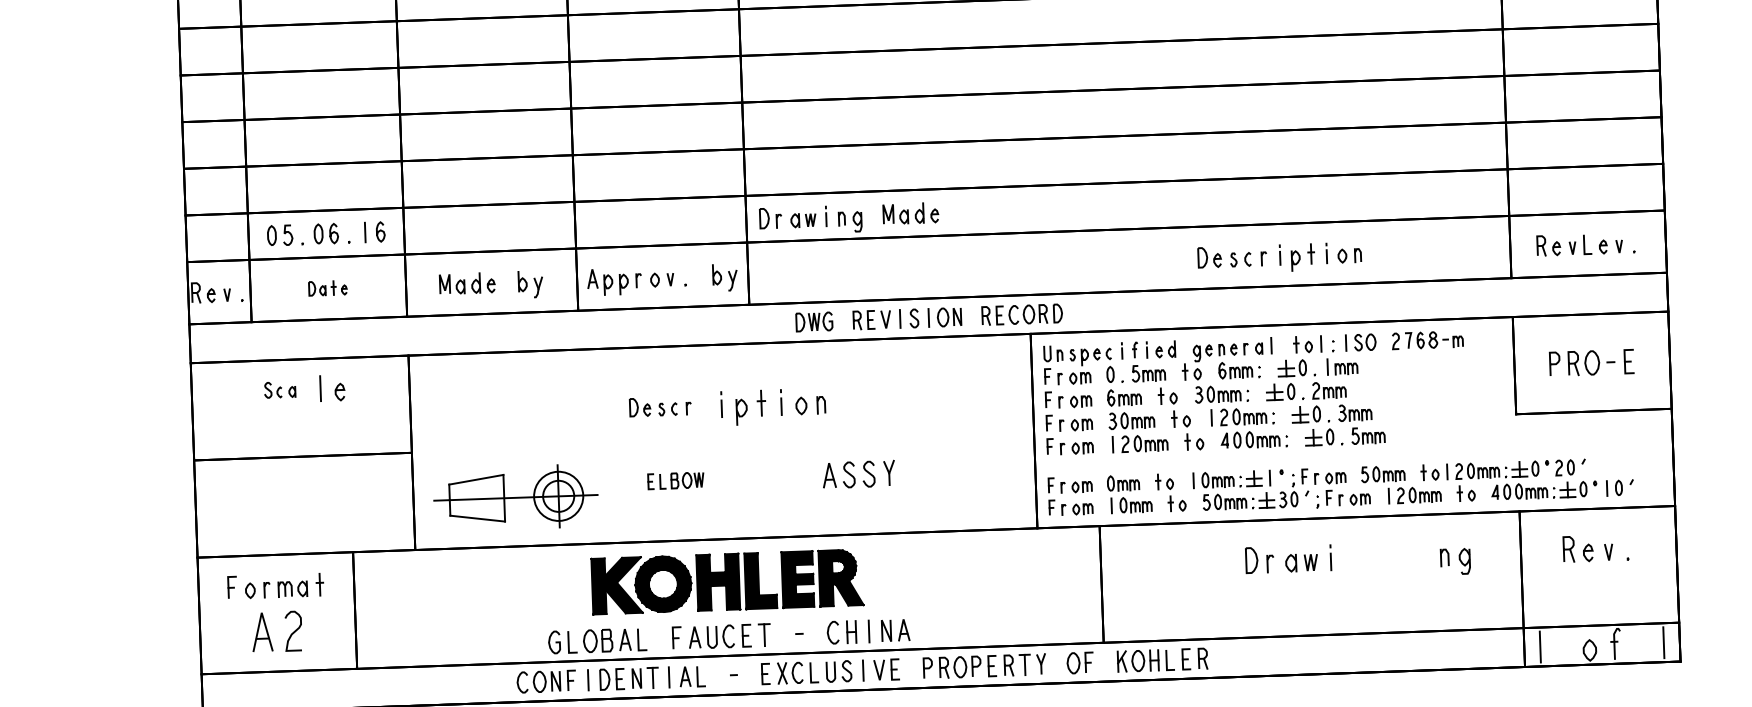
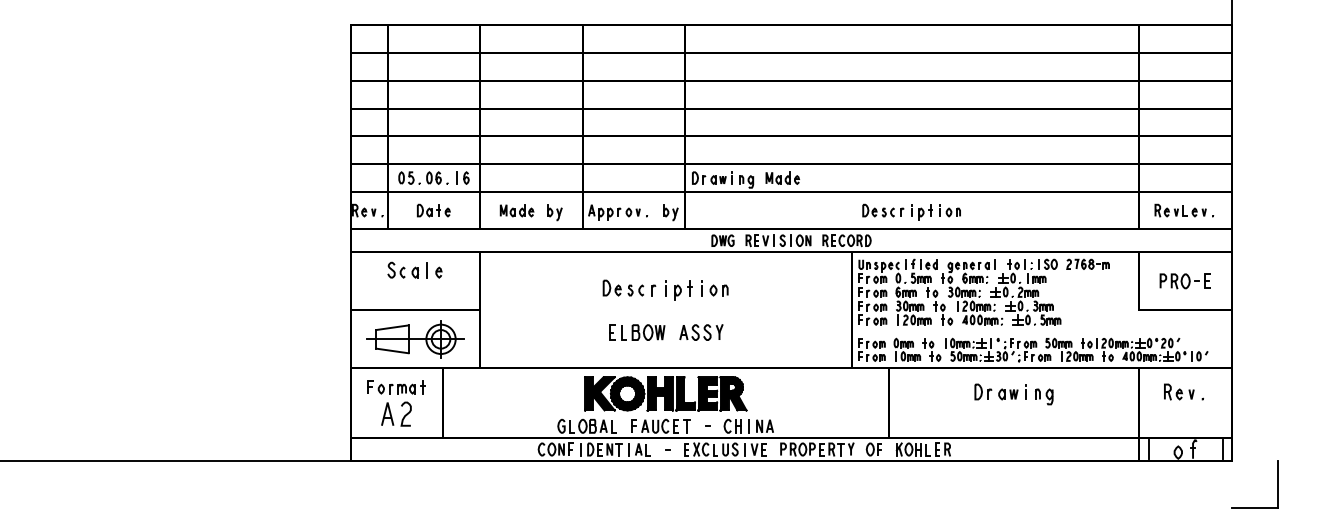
part: (1279, 256) -> (911, 211), moved
part: (327, 288) -> (433, 210), size x1.43
part: (278, 388) -> (402, 269), size x1.67
part: (660, 405) -> (629, 287), size x1.43
part: (859, 474) -> (701, 332), moved
part: (676, 480) -> (637, 332), size x1.67
part: (515, 498) -> (415, 339), moved
part: (1456, 560) -> (1044, 396), moved

